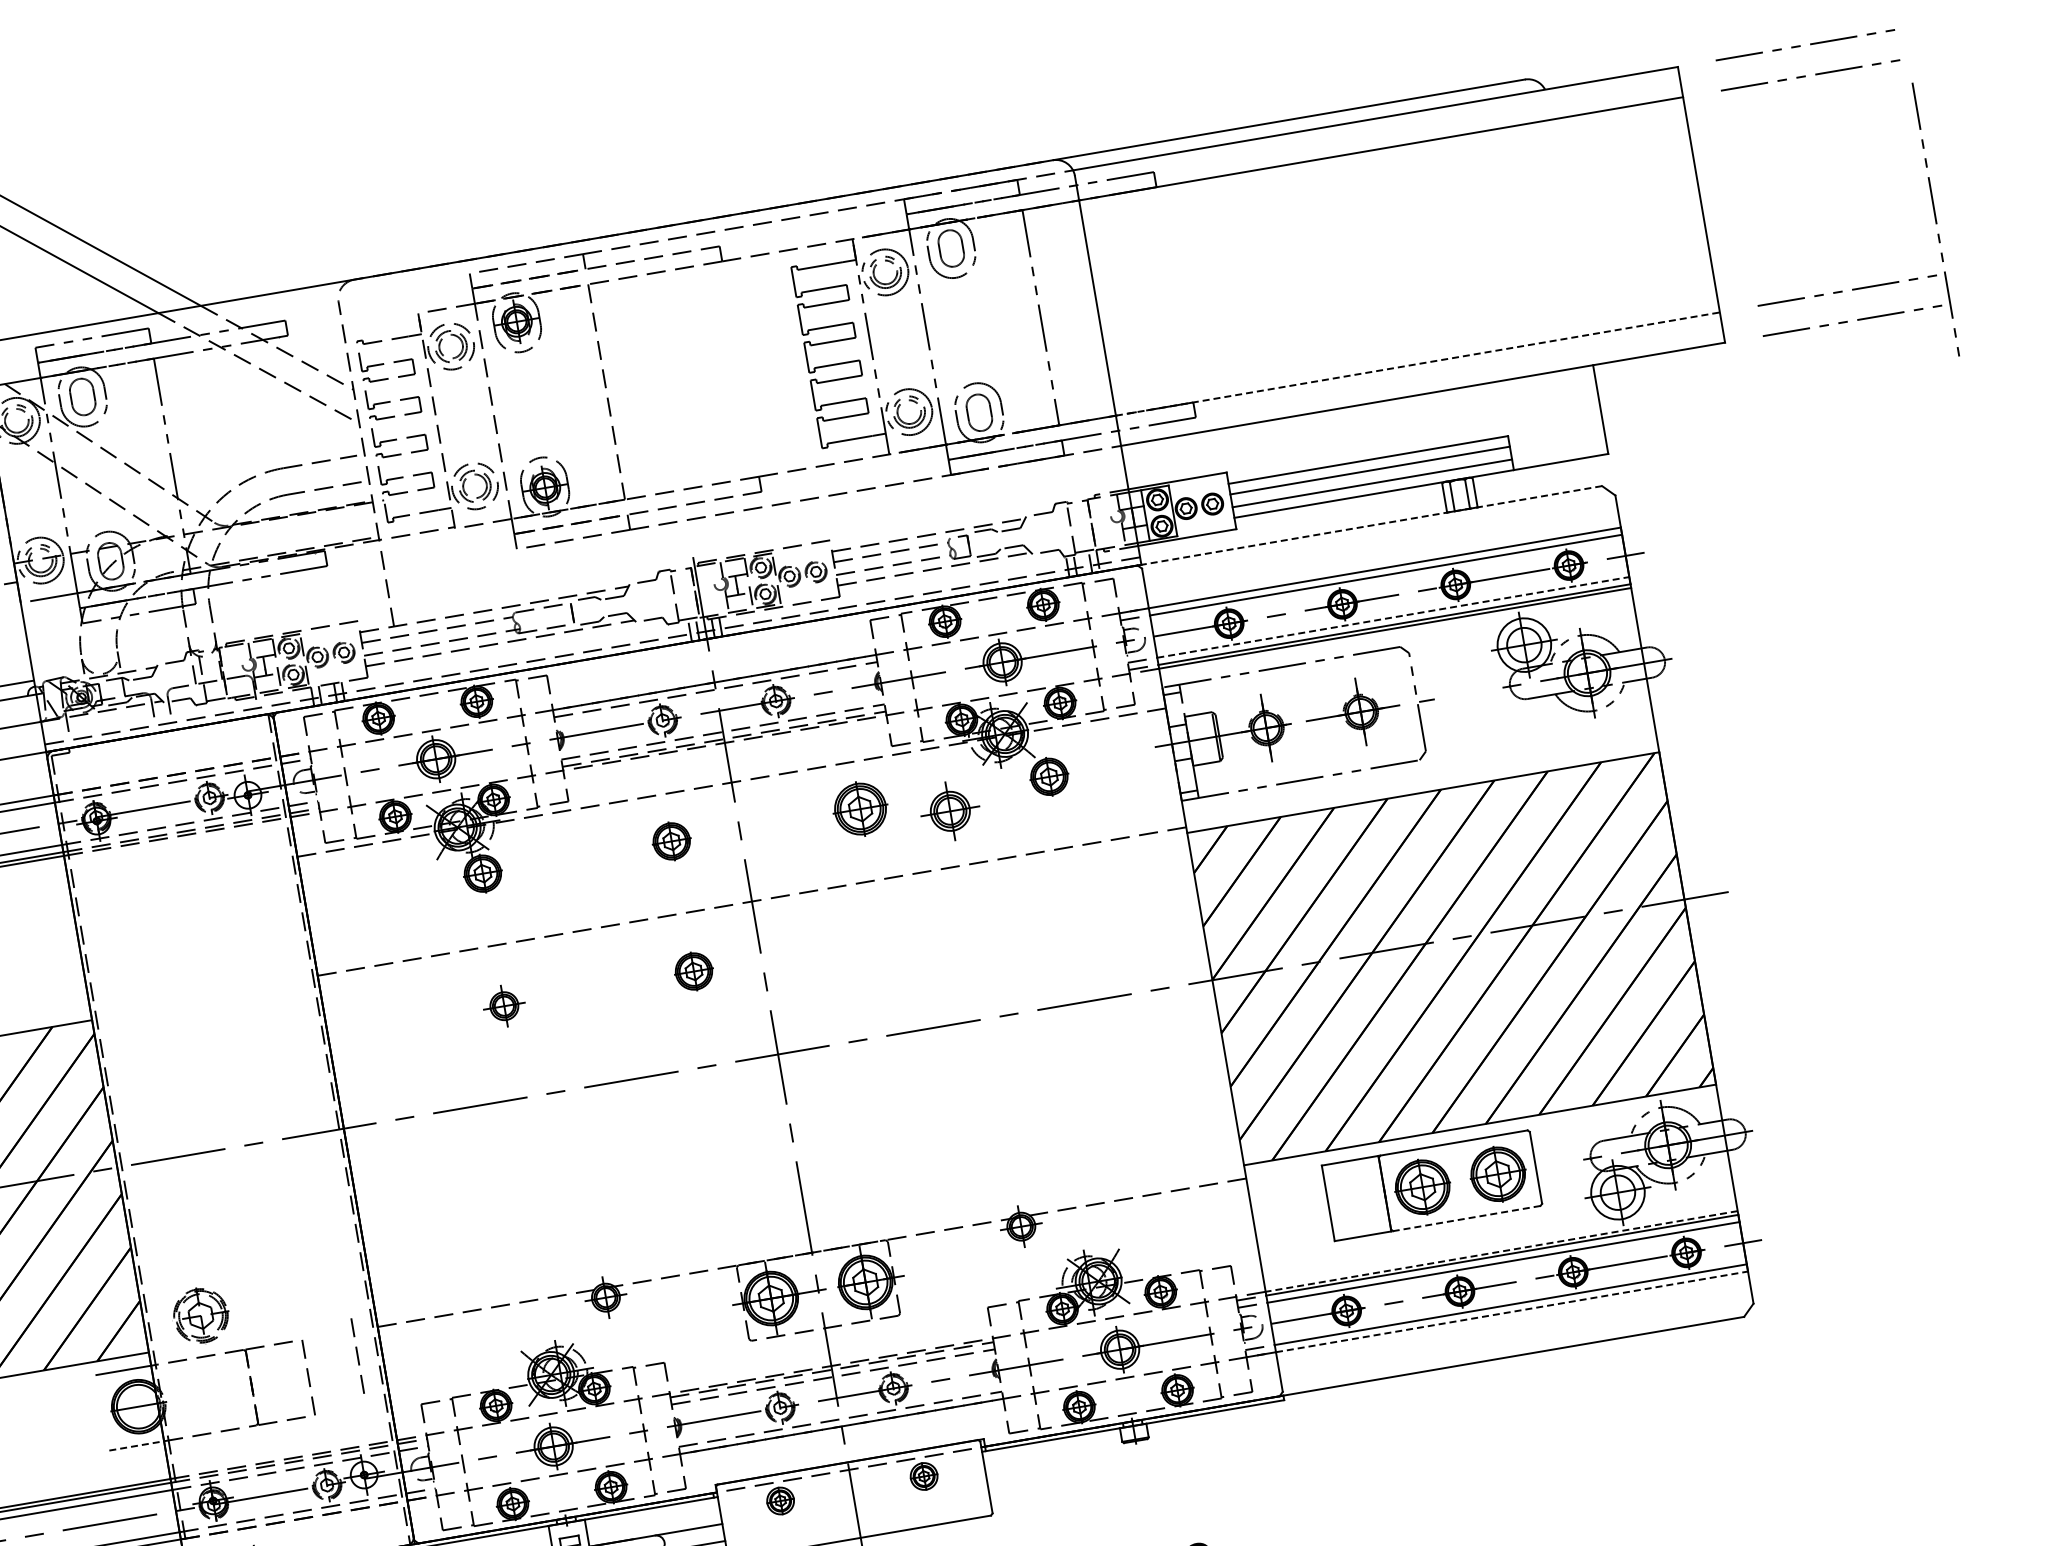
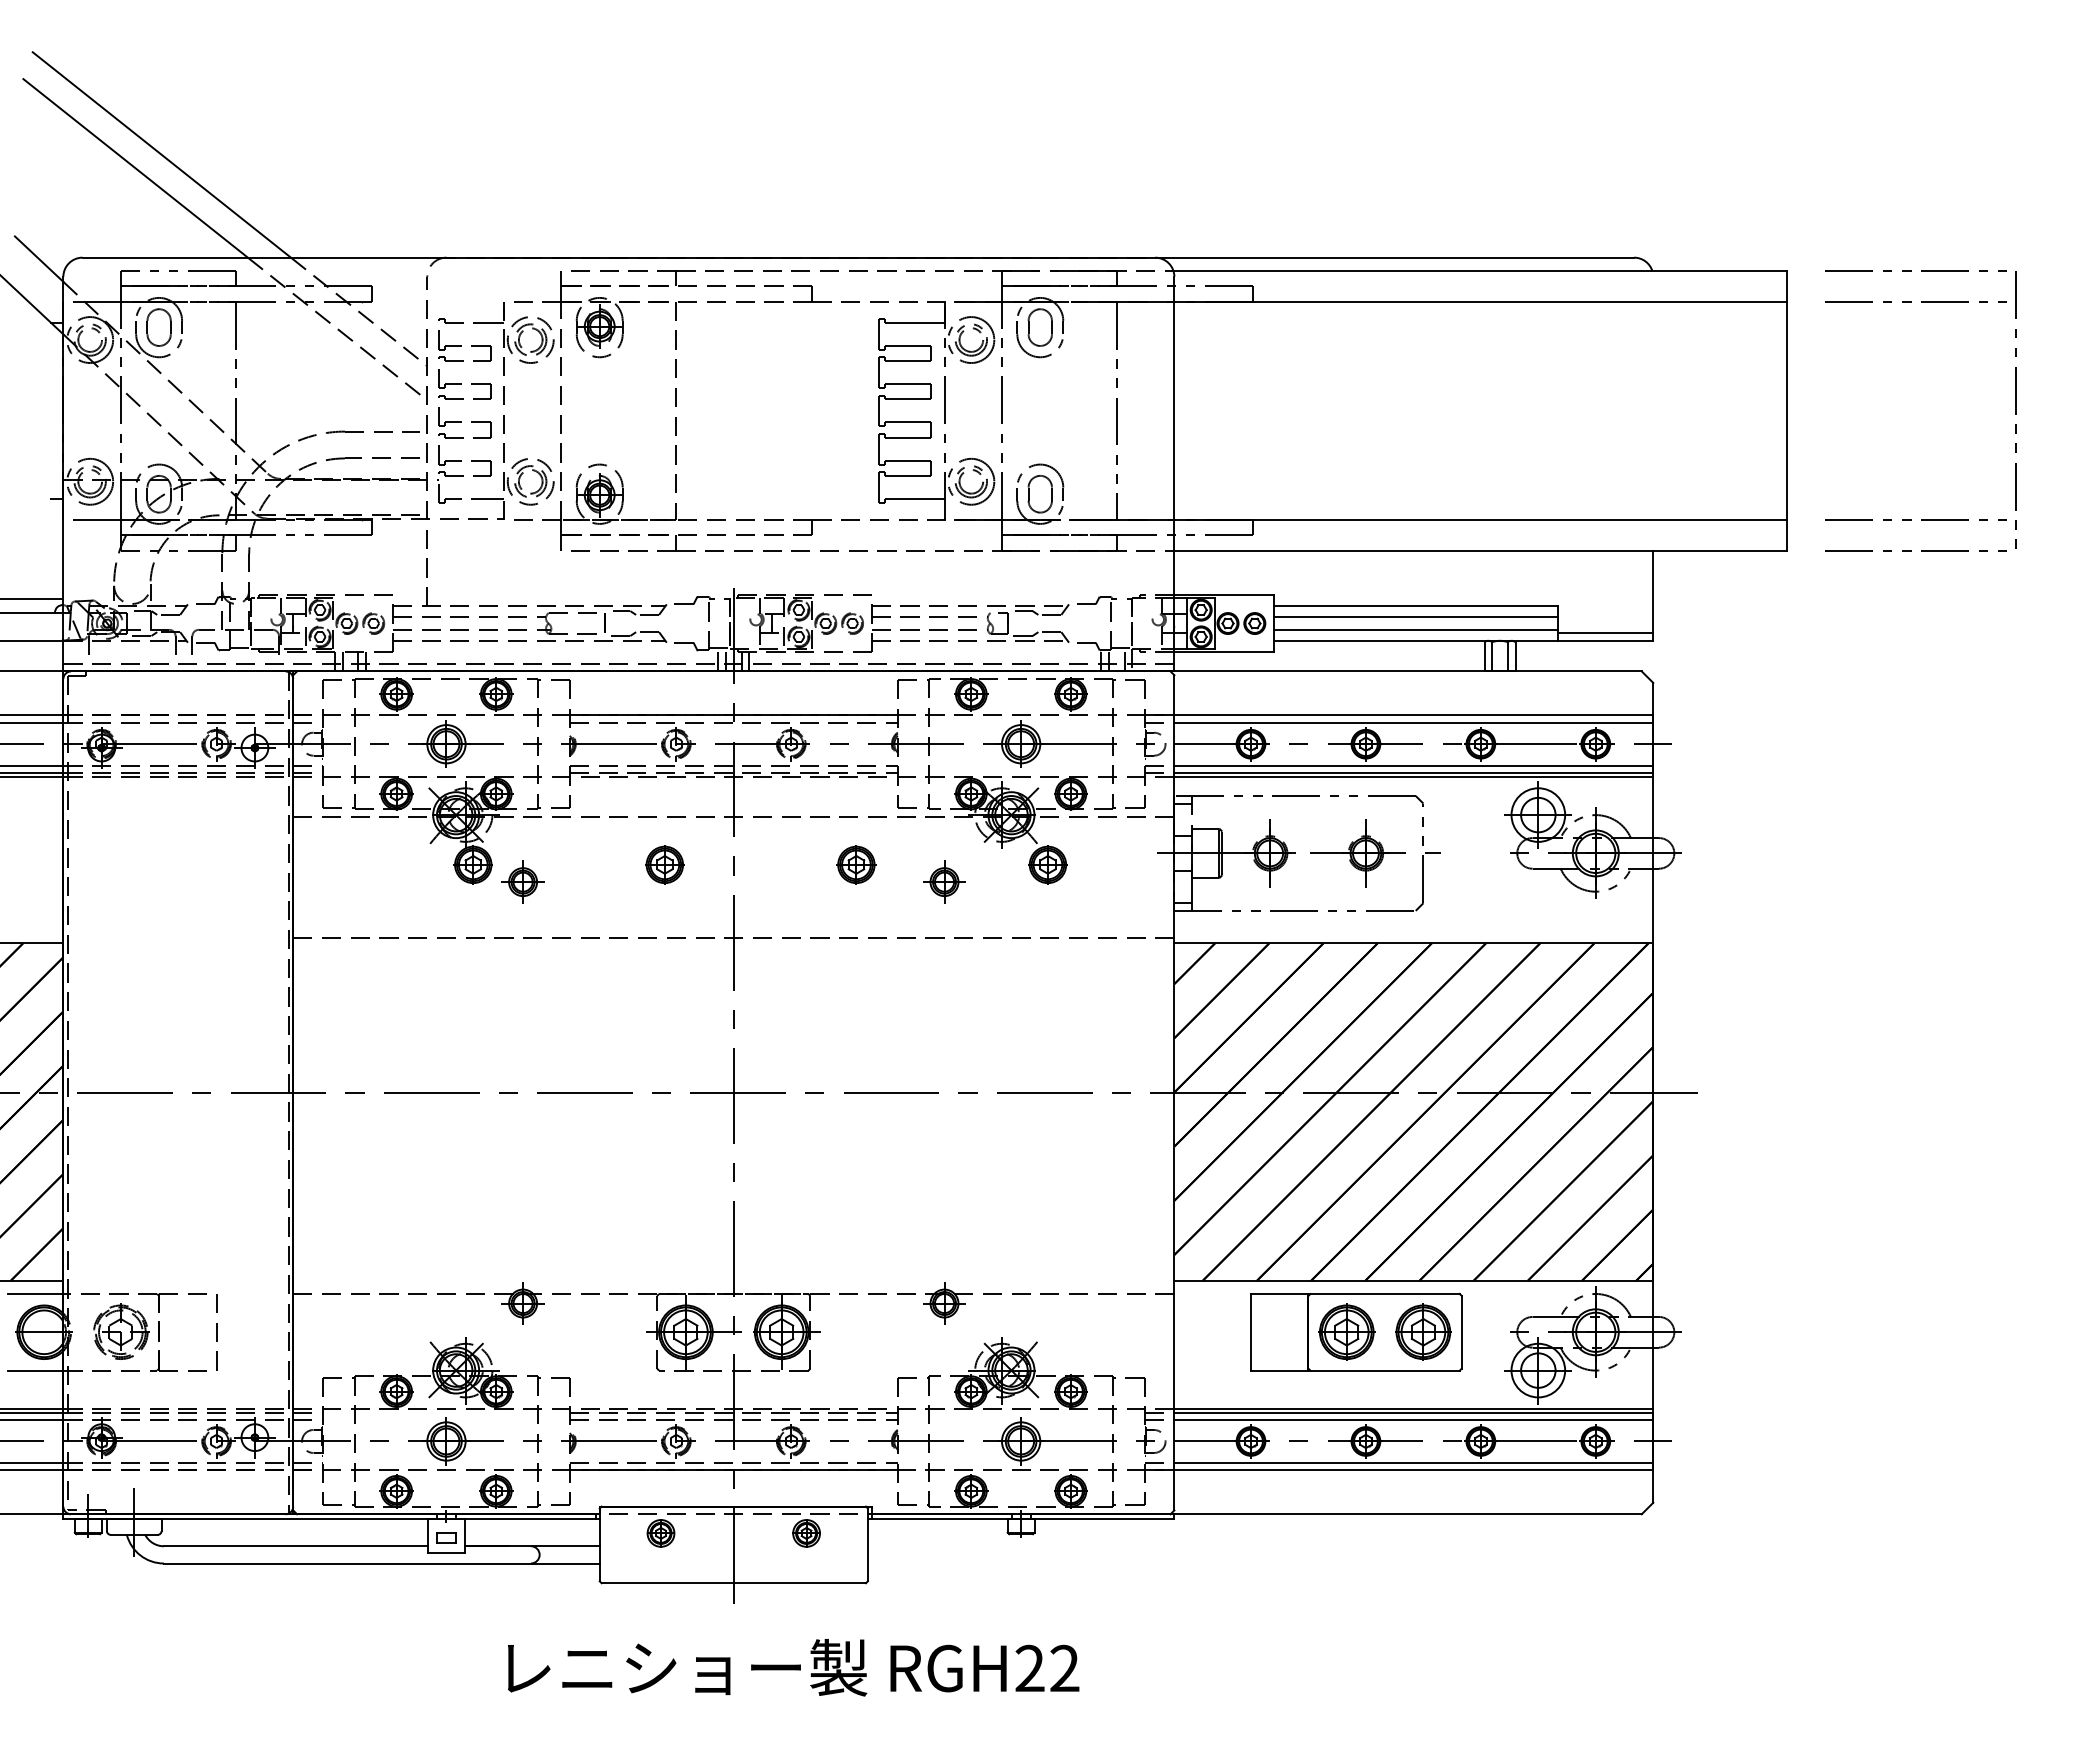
line: (1935, 219) -> (2015, 409), moved
line: (1418, 364) -> (1481, 520), dashed -> solid
line: (1559, 454) -> (1605, 633), added
line: (1372, 525) -> (1408, 671), dashed -> solid
line: (1393, 617) -> (1414, 765), dashed -> solid
part: (860, 808) -> (856, 864), size x0.71
part: (950, 810) -> (944, 881), size x0.71
part: (693, 971) -> (664, 996), removed
part: (503, 1005) -> (522, 881), moved
line: (1467, 1218) -> (1385, 1370), dashed -> solid
line: (1501, 1251) -> (1413, 1408), dashed -> solid
line: (1512, 1312) -> (1414, 1470), dashed -> solid
part: (201, 1315) -> (121, 1331), moved
line: (357, 1356) -> (268, 1319), removed
line: (136, 1445) -> (35, 1370), dashed -> solid

